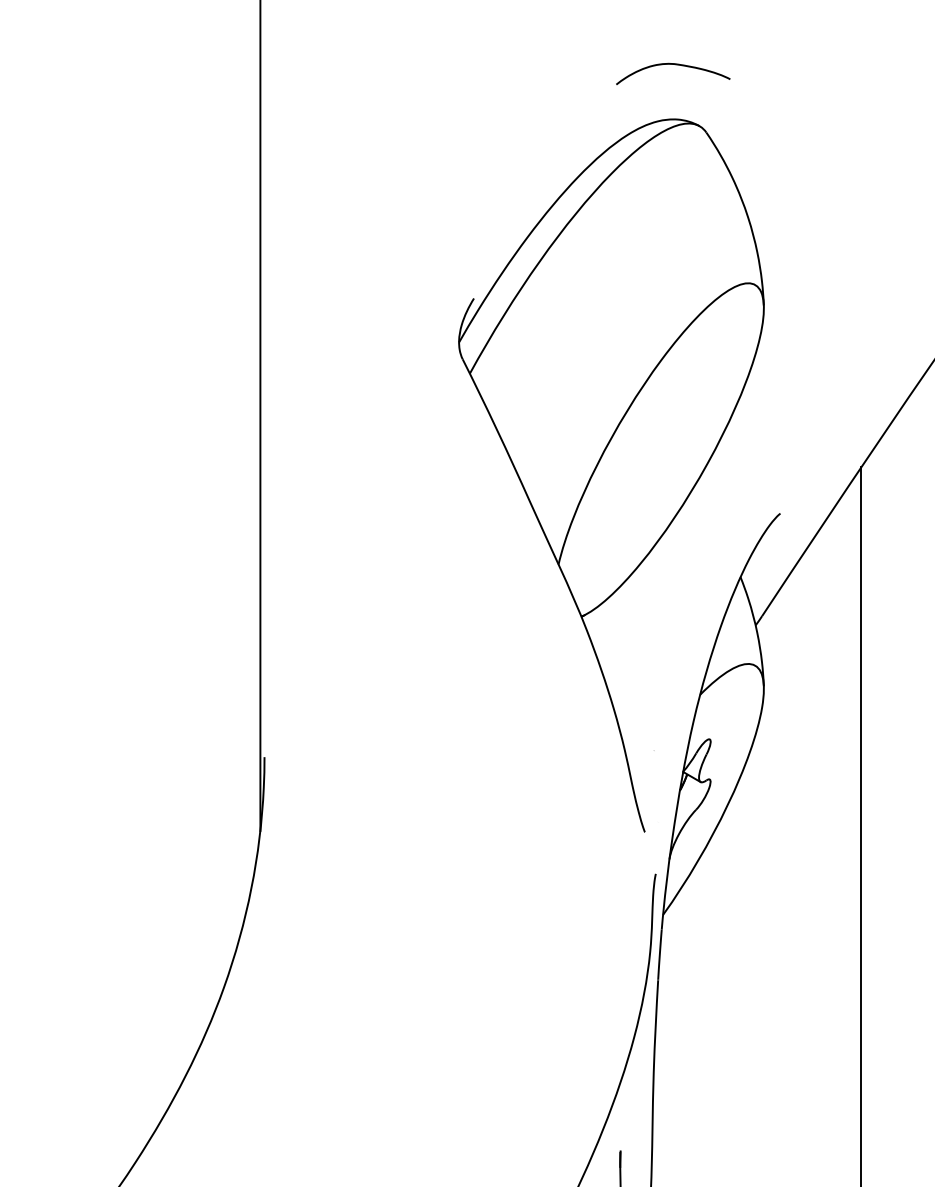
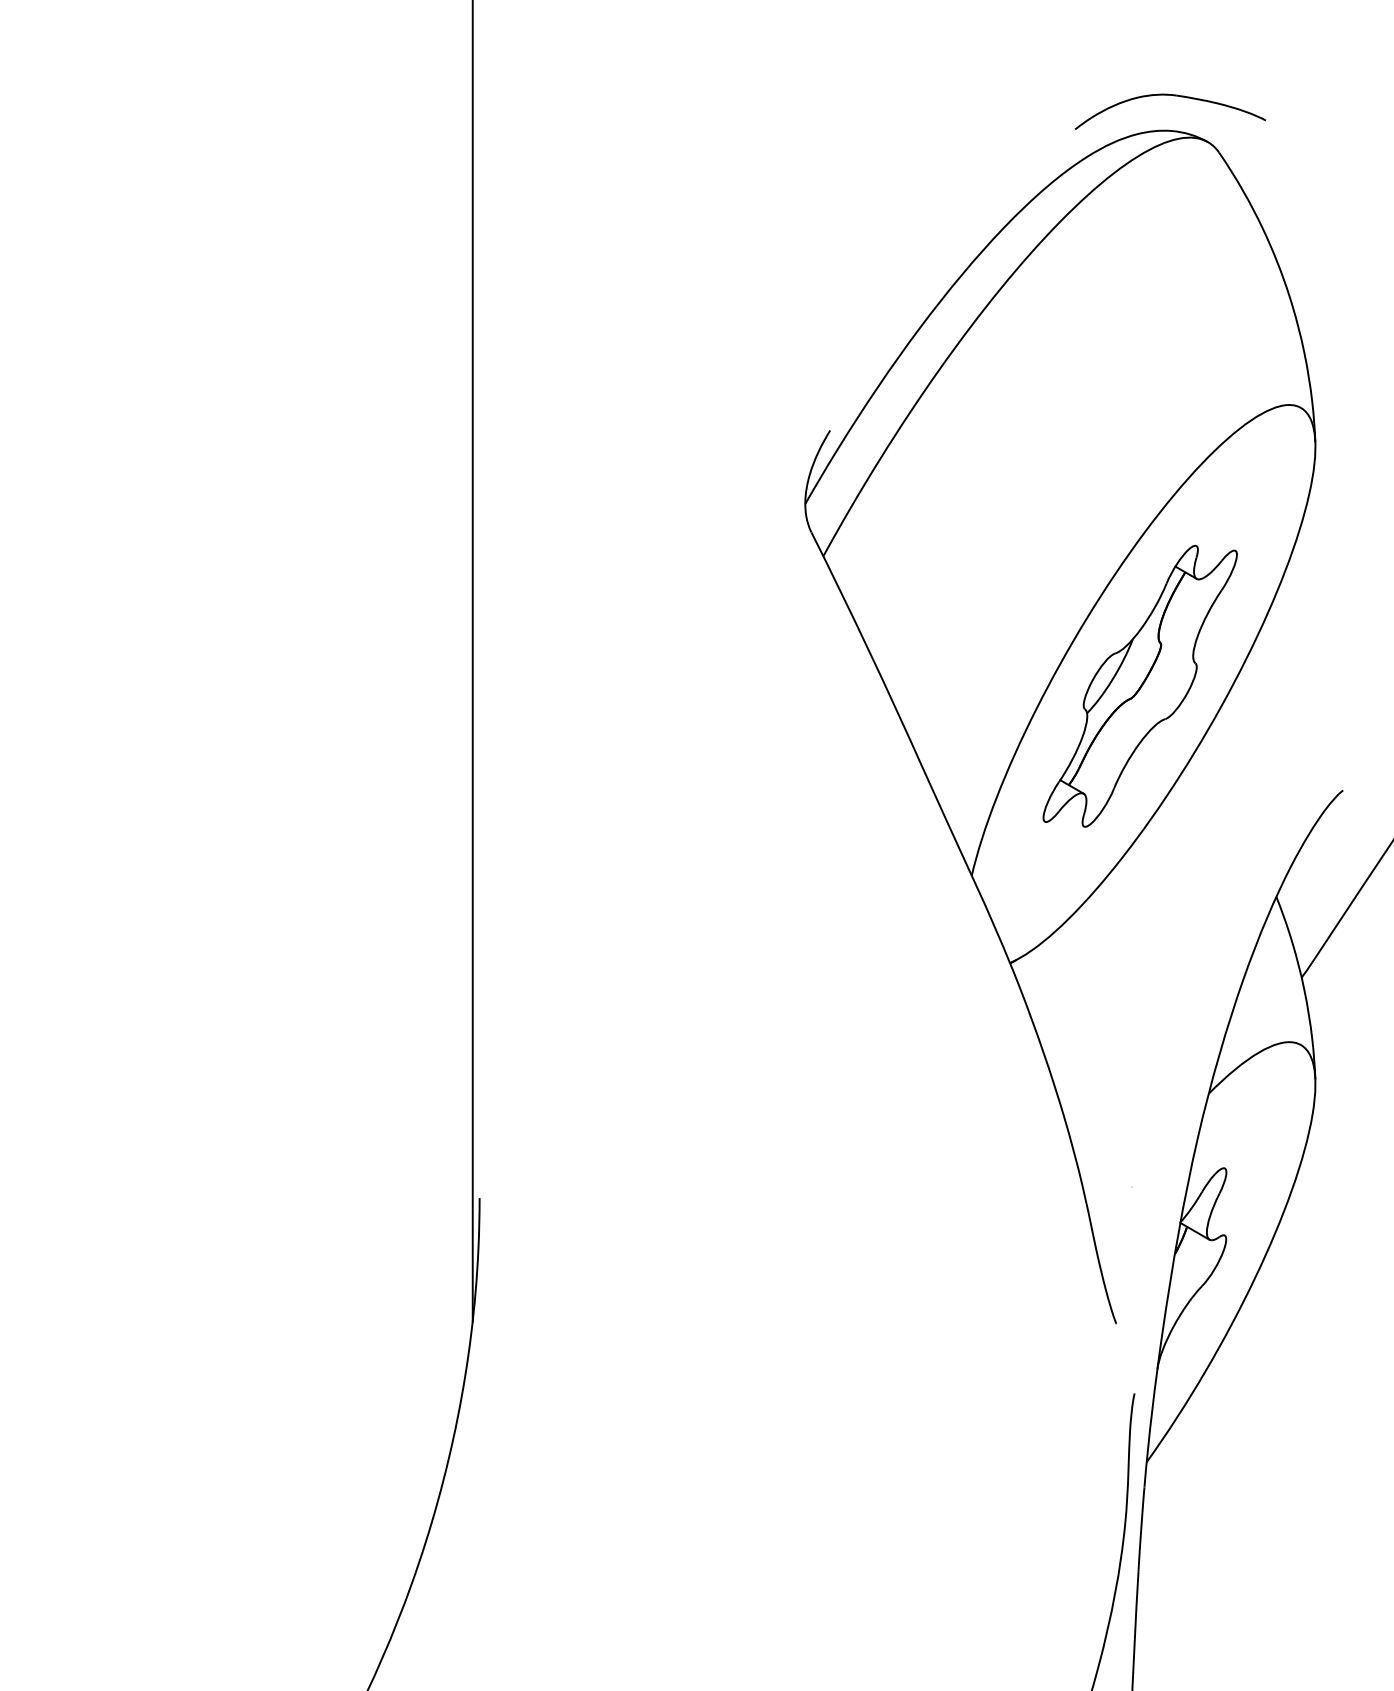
part: (675, 65) -> (1174, 97), moved
part: (658, 451) -> (1139, 686), added

